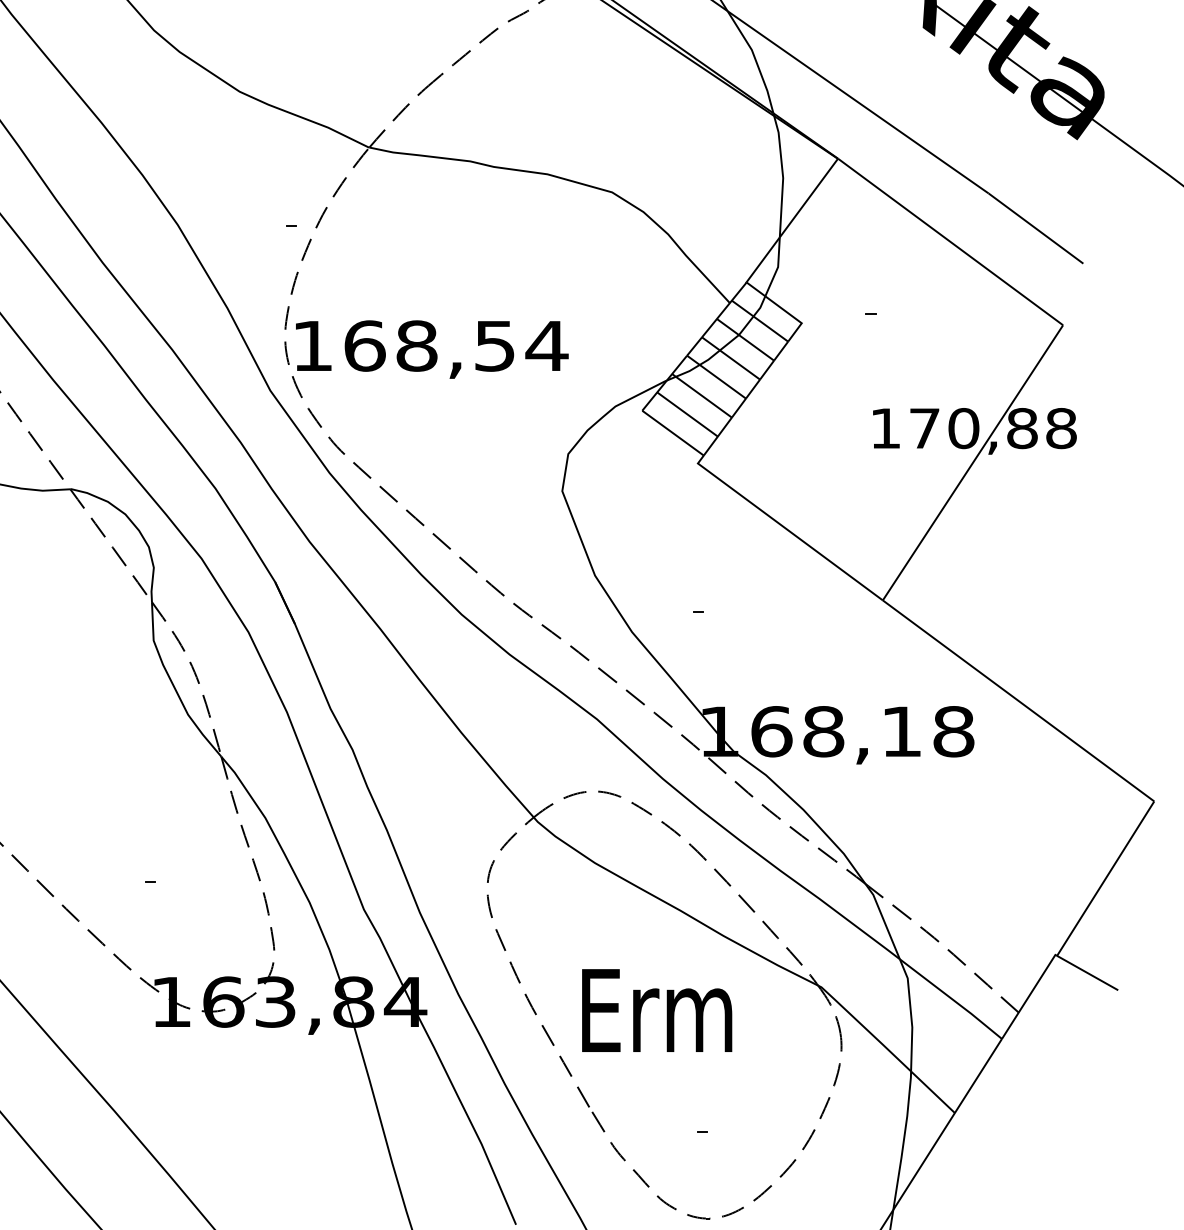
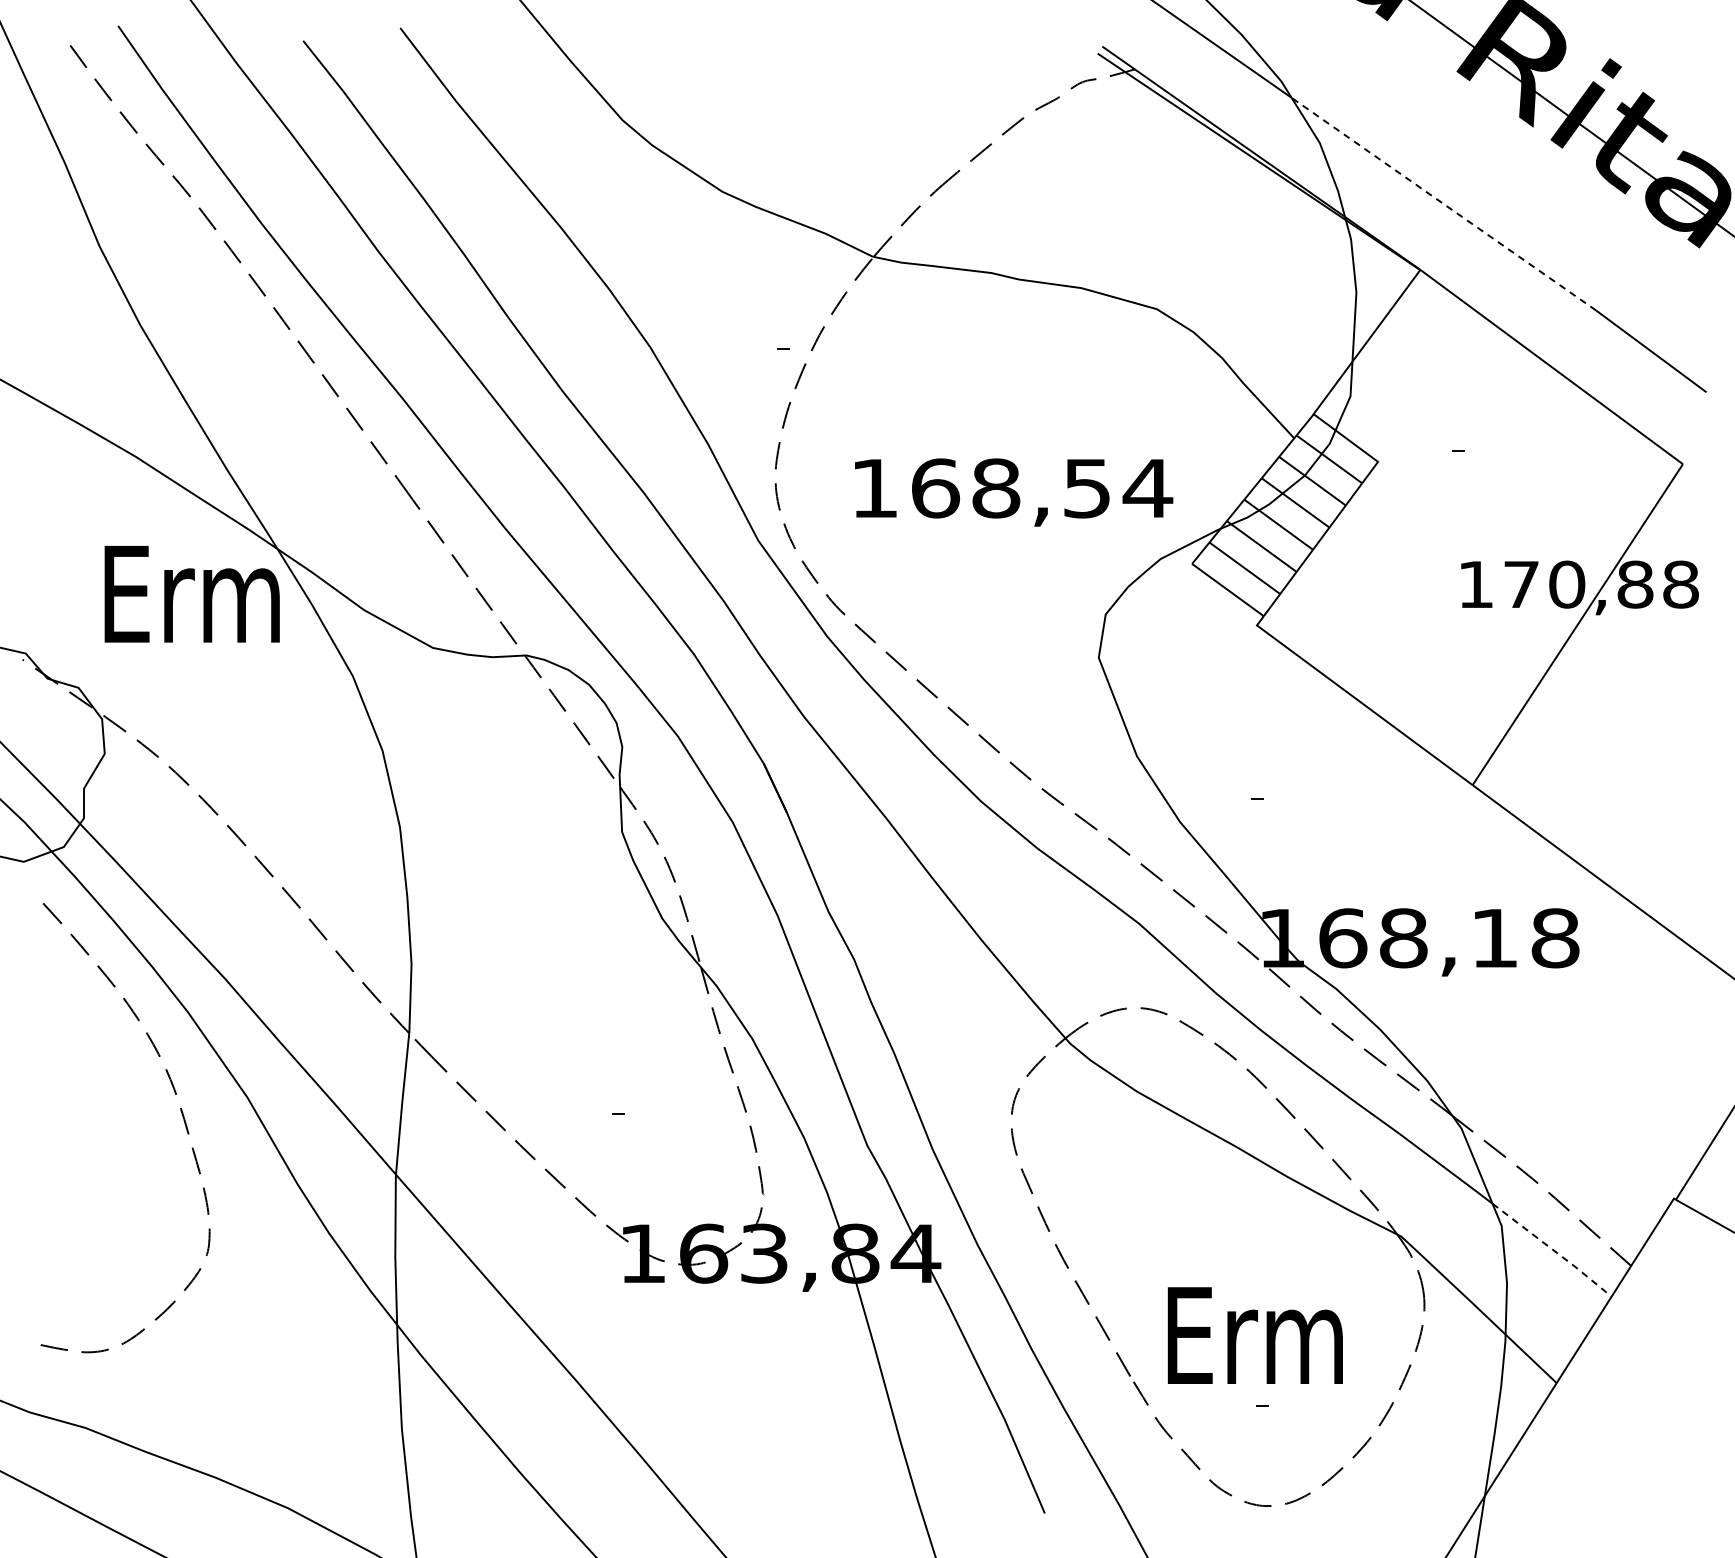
line: (857, 102) -> (1443, 204), solid -> dashed
text: (432, 349) -> (1014, 492), moved
line: (952, 999) -> (1553, 1250), solid -> dashed
text: (656, 1010) -> (1254, 1335), moved

